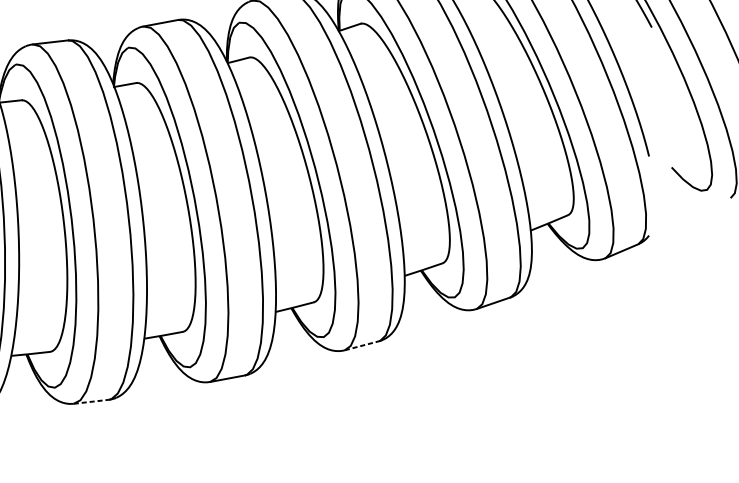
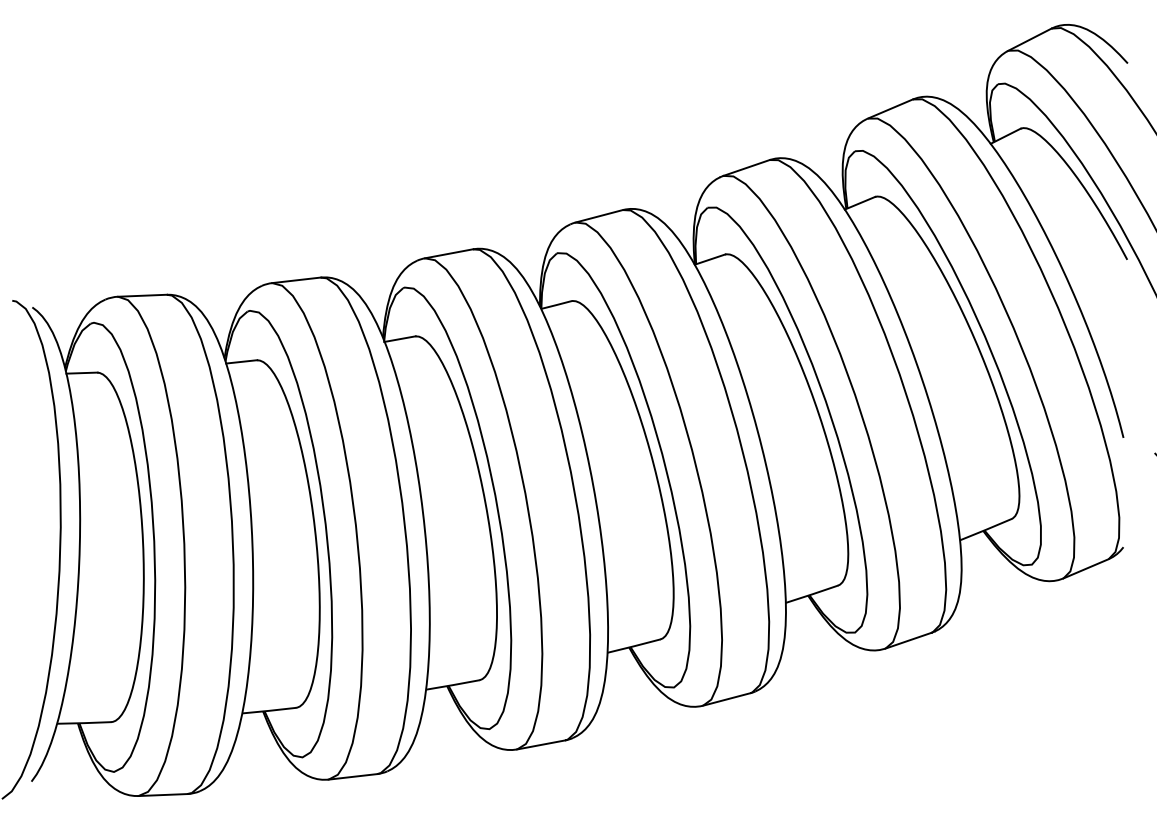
line: (362, 345) -> (727, 699), dashed -> solid
line: (91, 401) -> (353, 776), dashed -> solid

